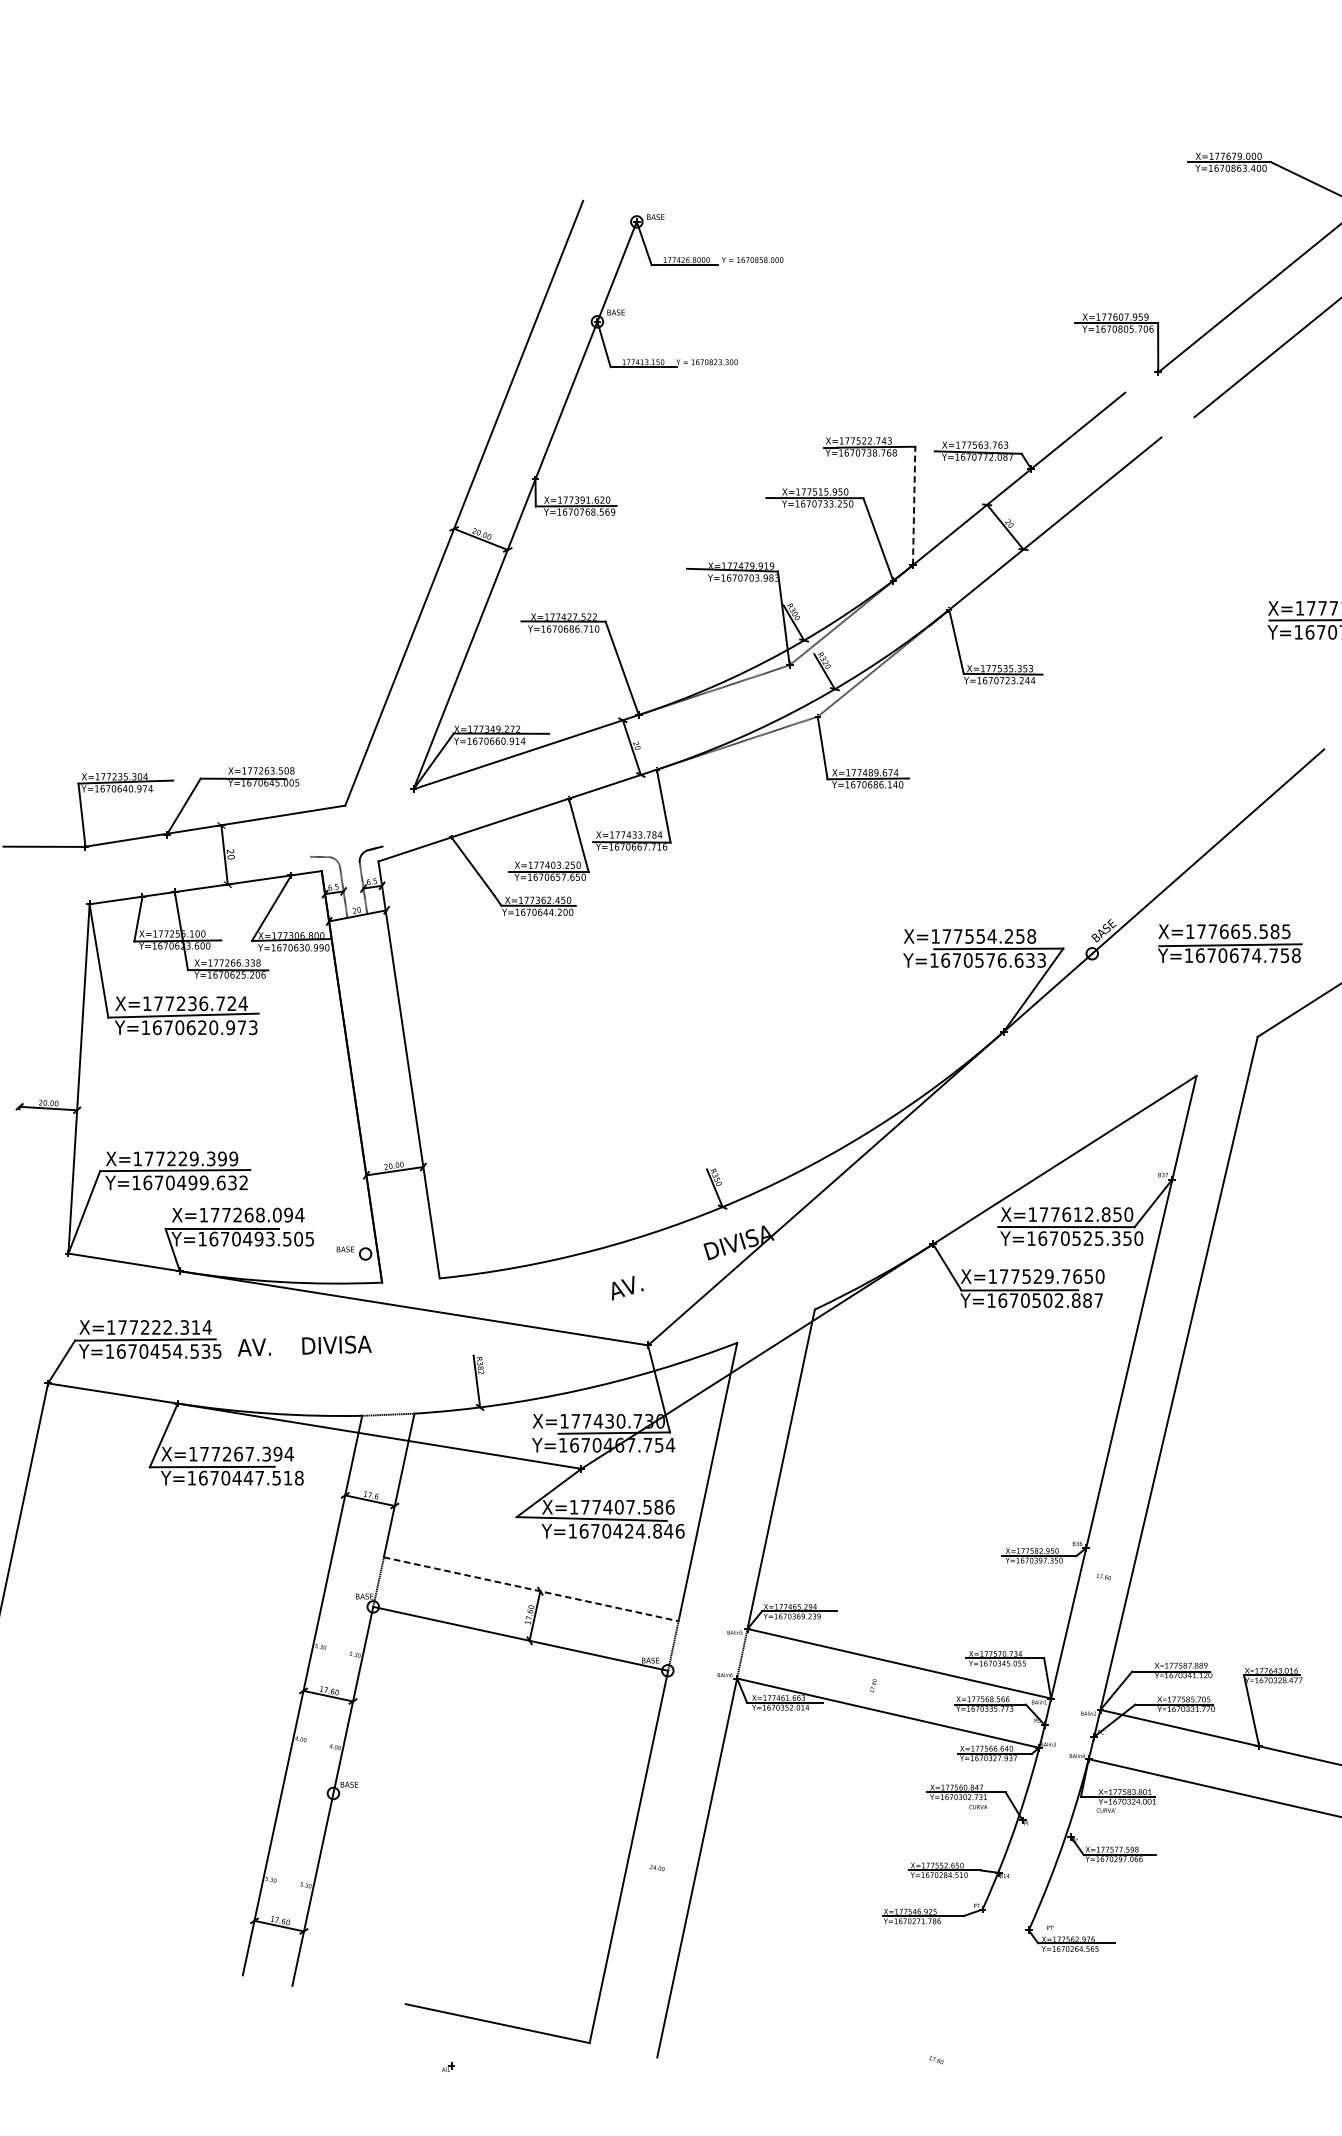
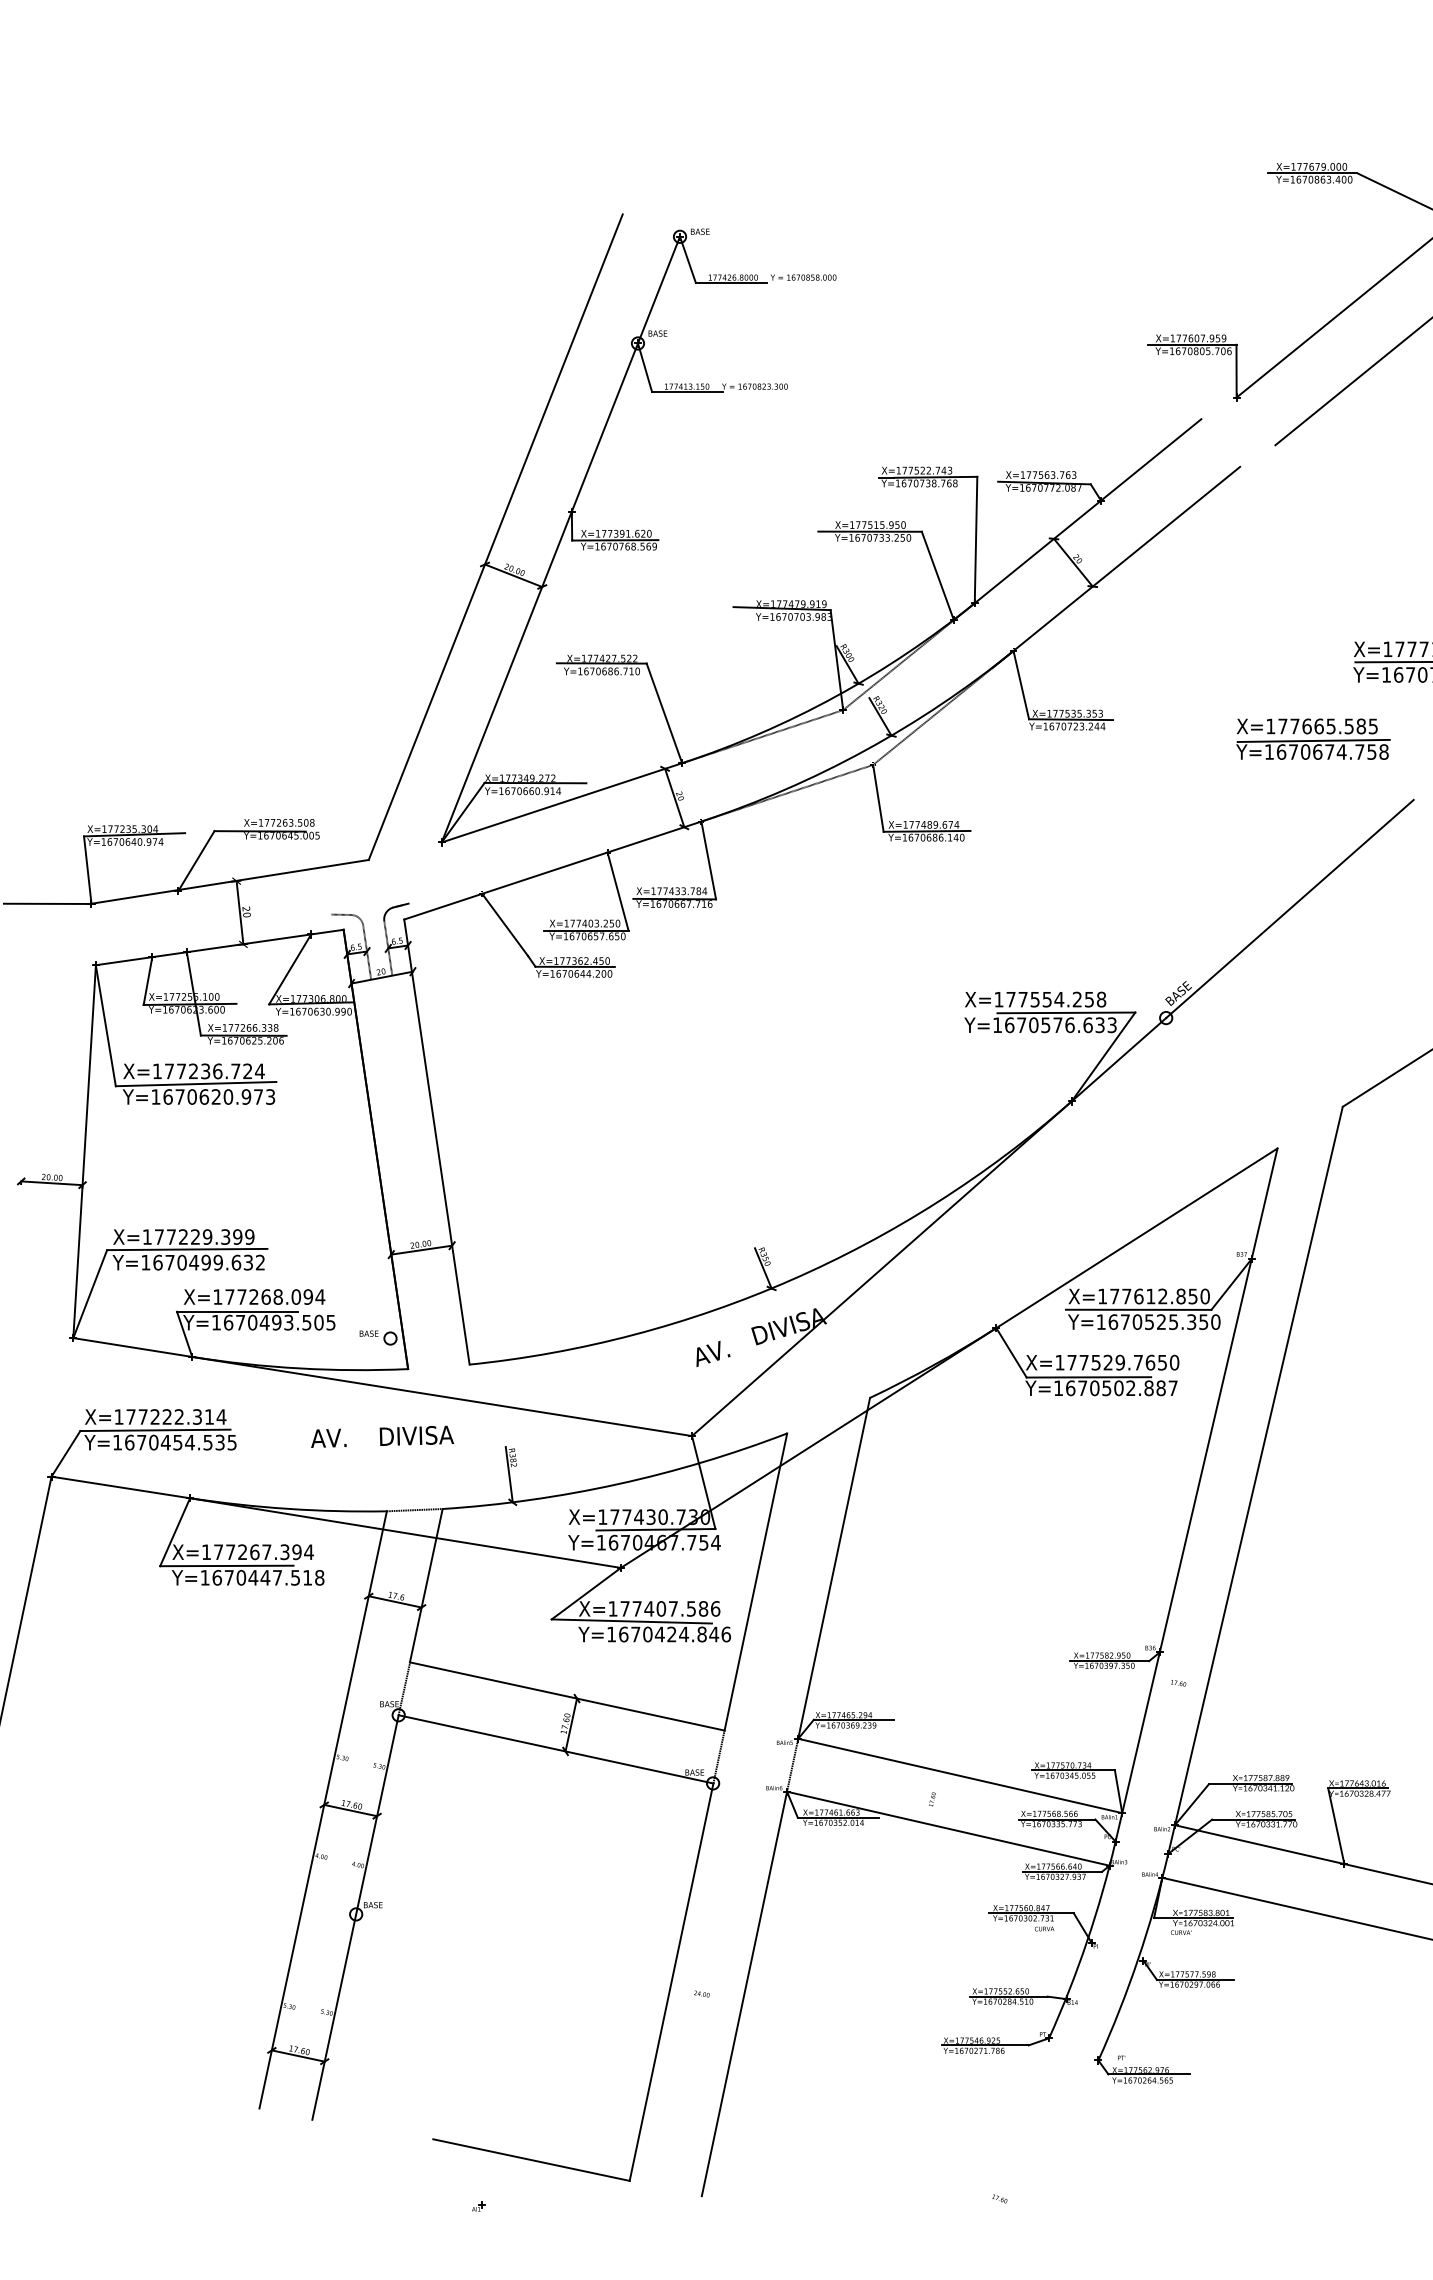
line: (914, 505) -> (976, 539), dashed -> solid
part: (1230, 942) -> (1313, 738), moved
text: (627, 1287) -> (713, 1353), moved
text: (304, 1345) -> (382, 1436), moved
line: (531, 1589) -> (567, 1696), dashed -> solid

